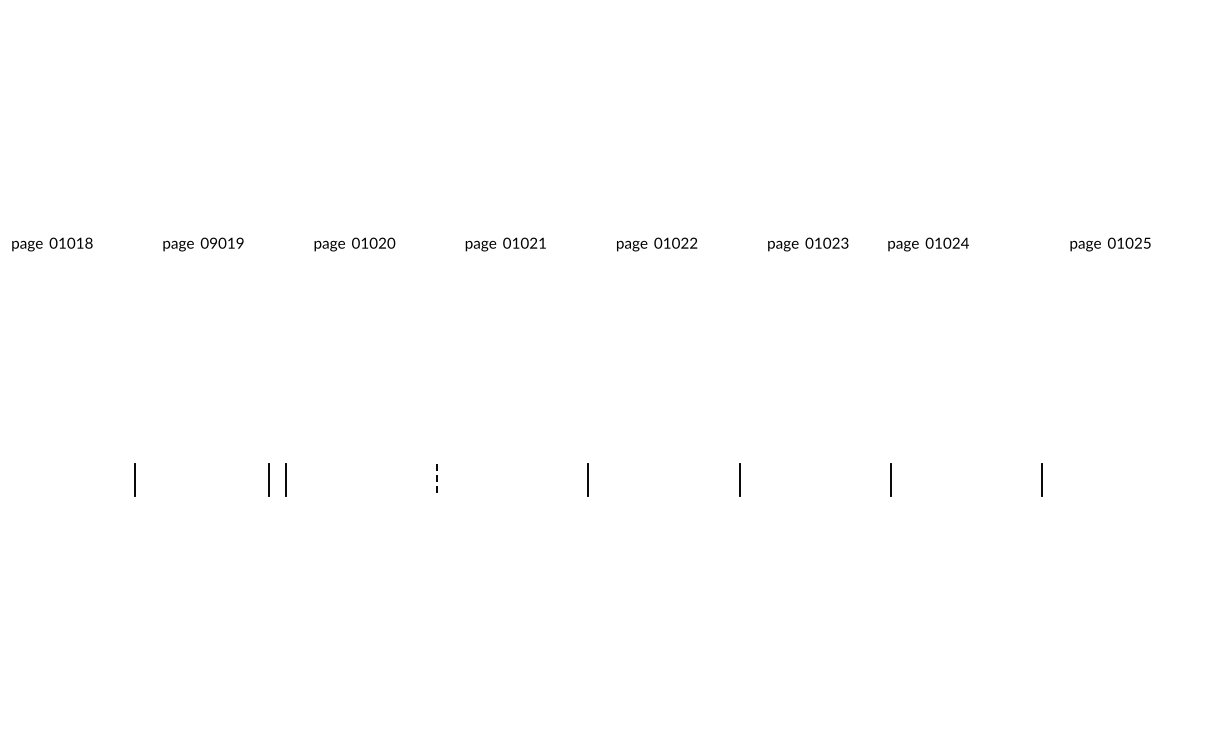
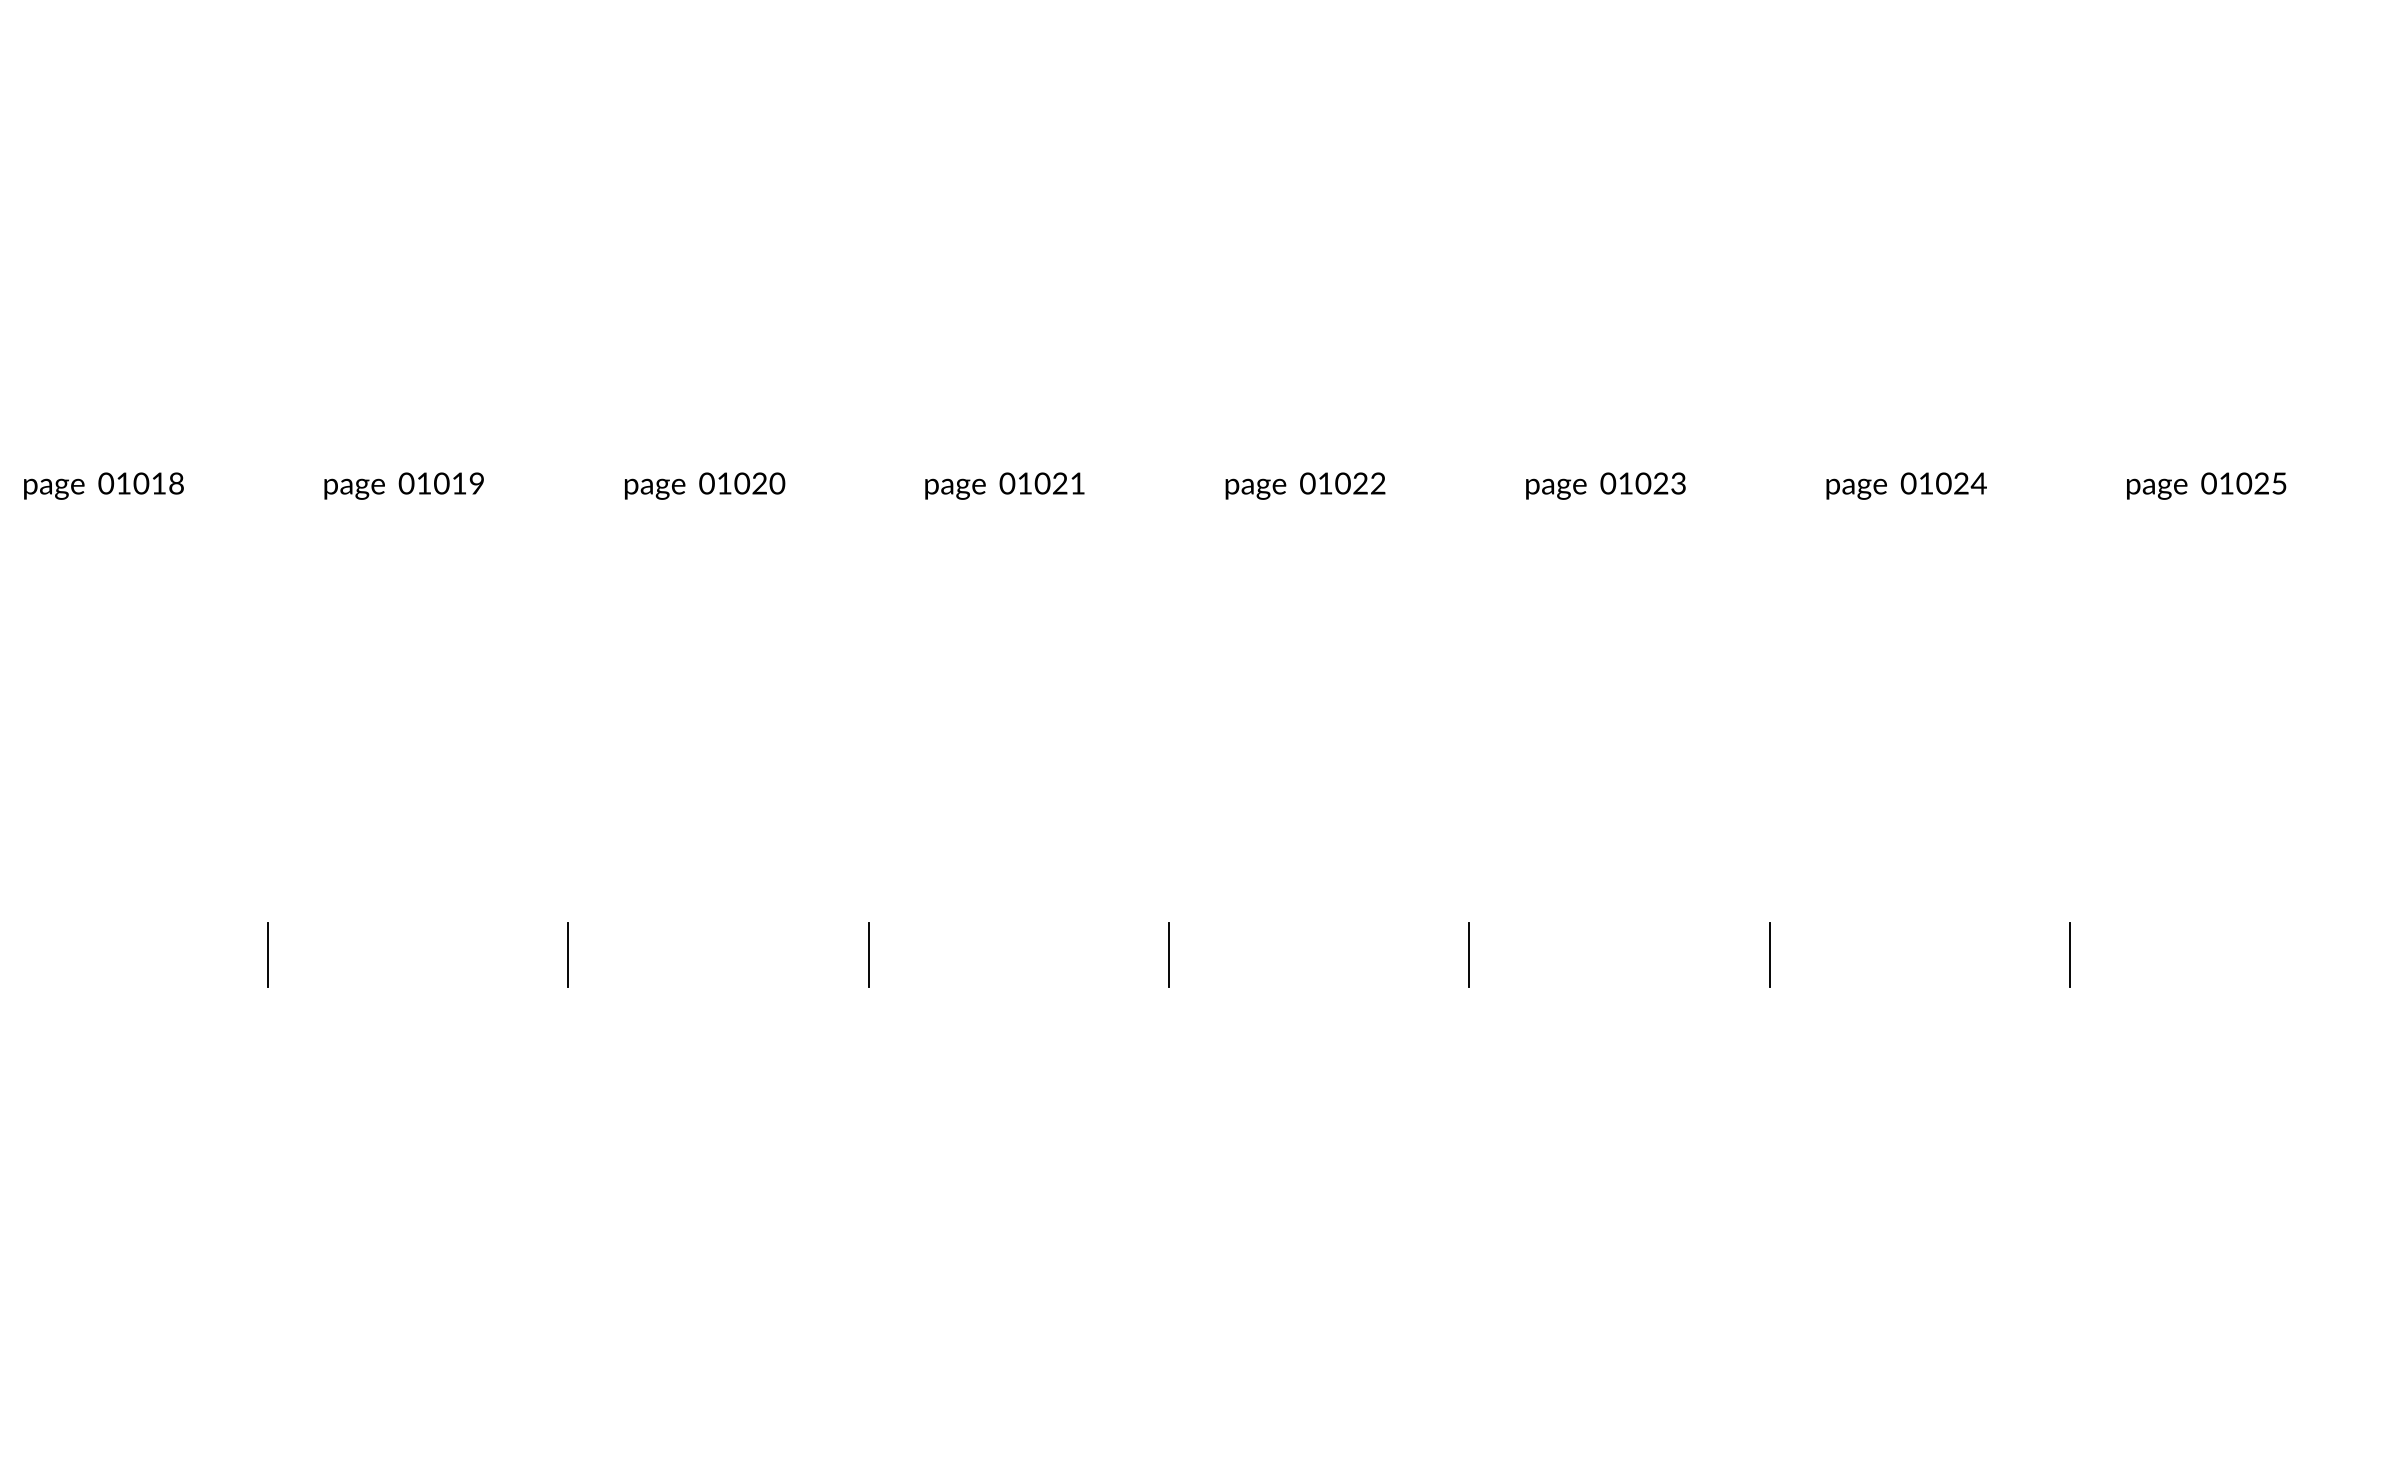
text: (213, 242) -> (424, 482), 09019 -> 01019
text: (928, 244) -> (1906, 486), moved
line: (268, 479) -> (533, 953), removed
line: (437, 480) -> (869, 955), dashed -> solid

